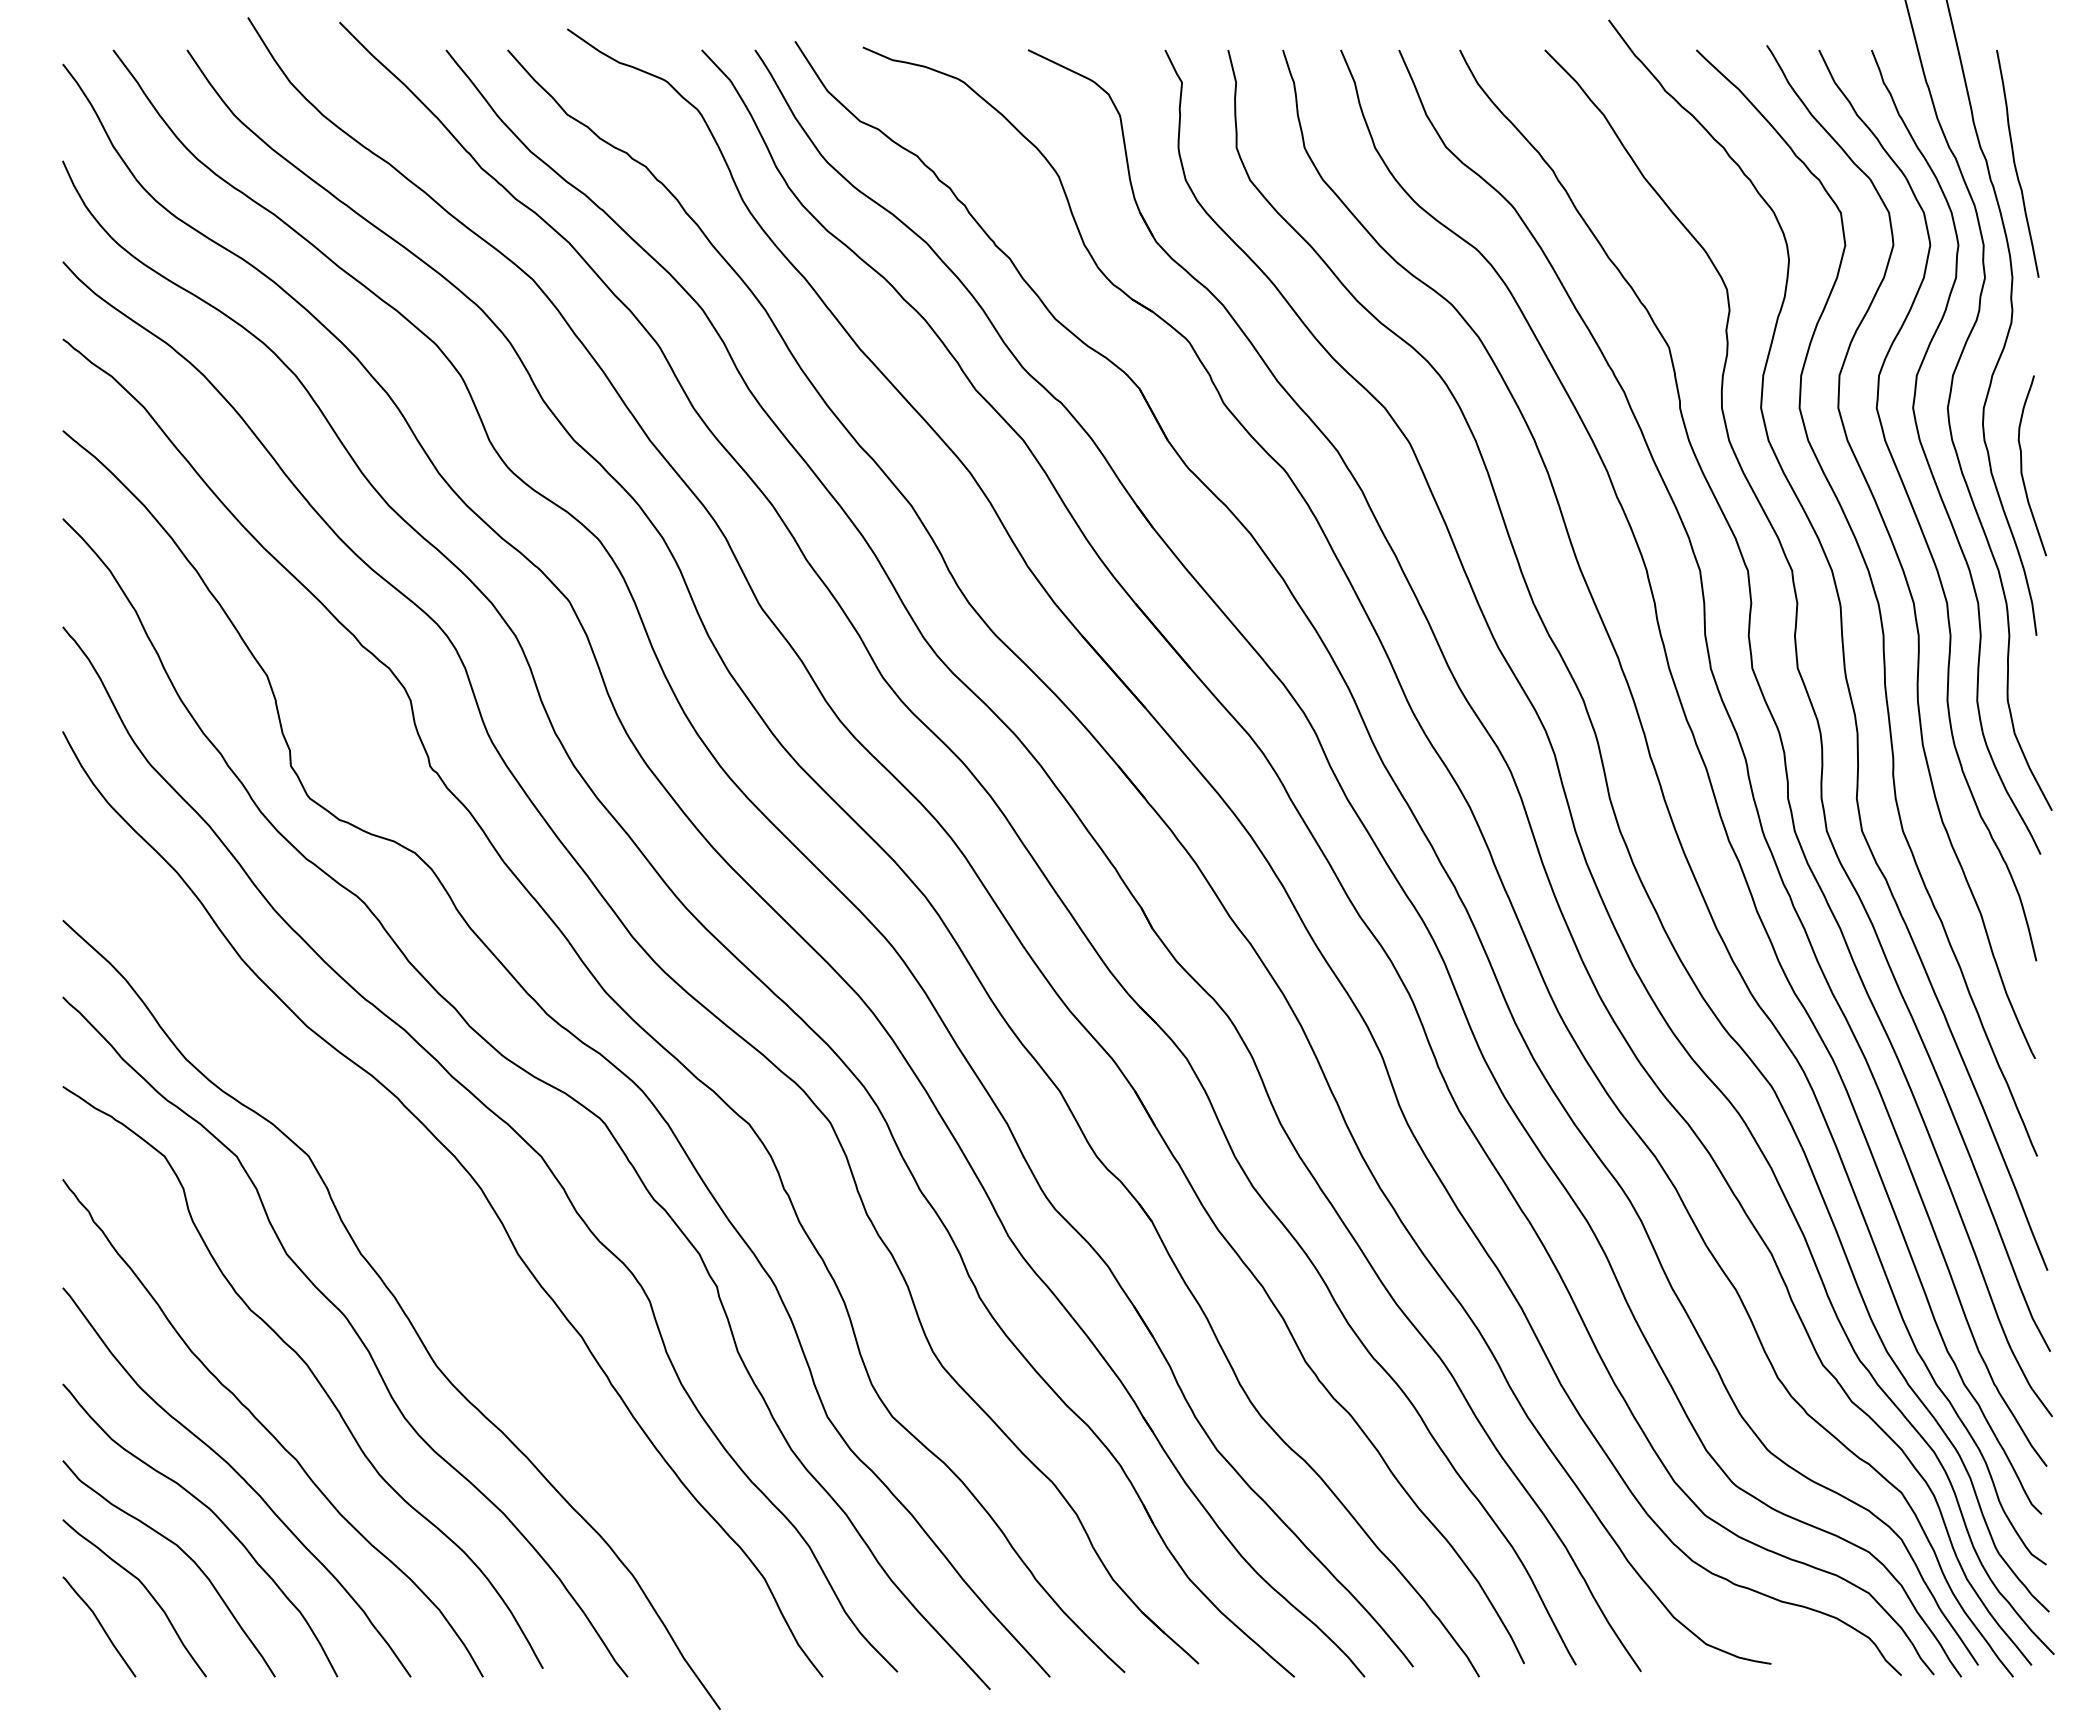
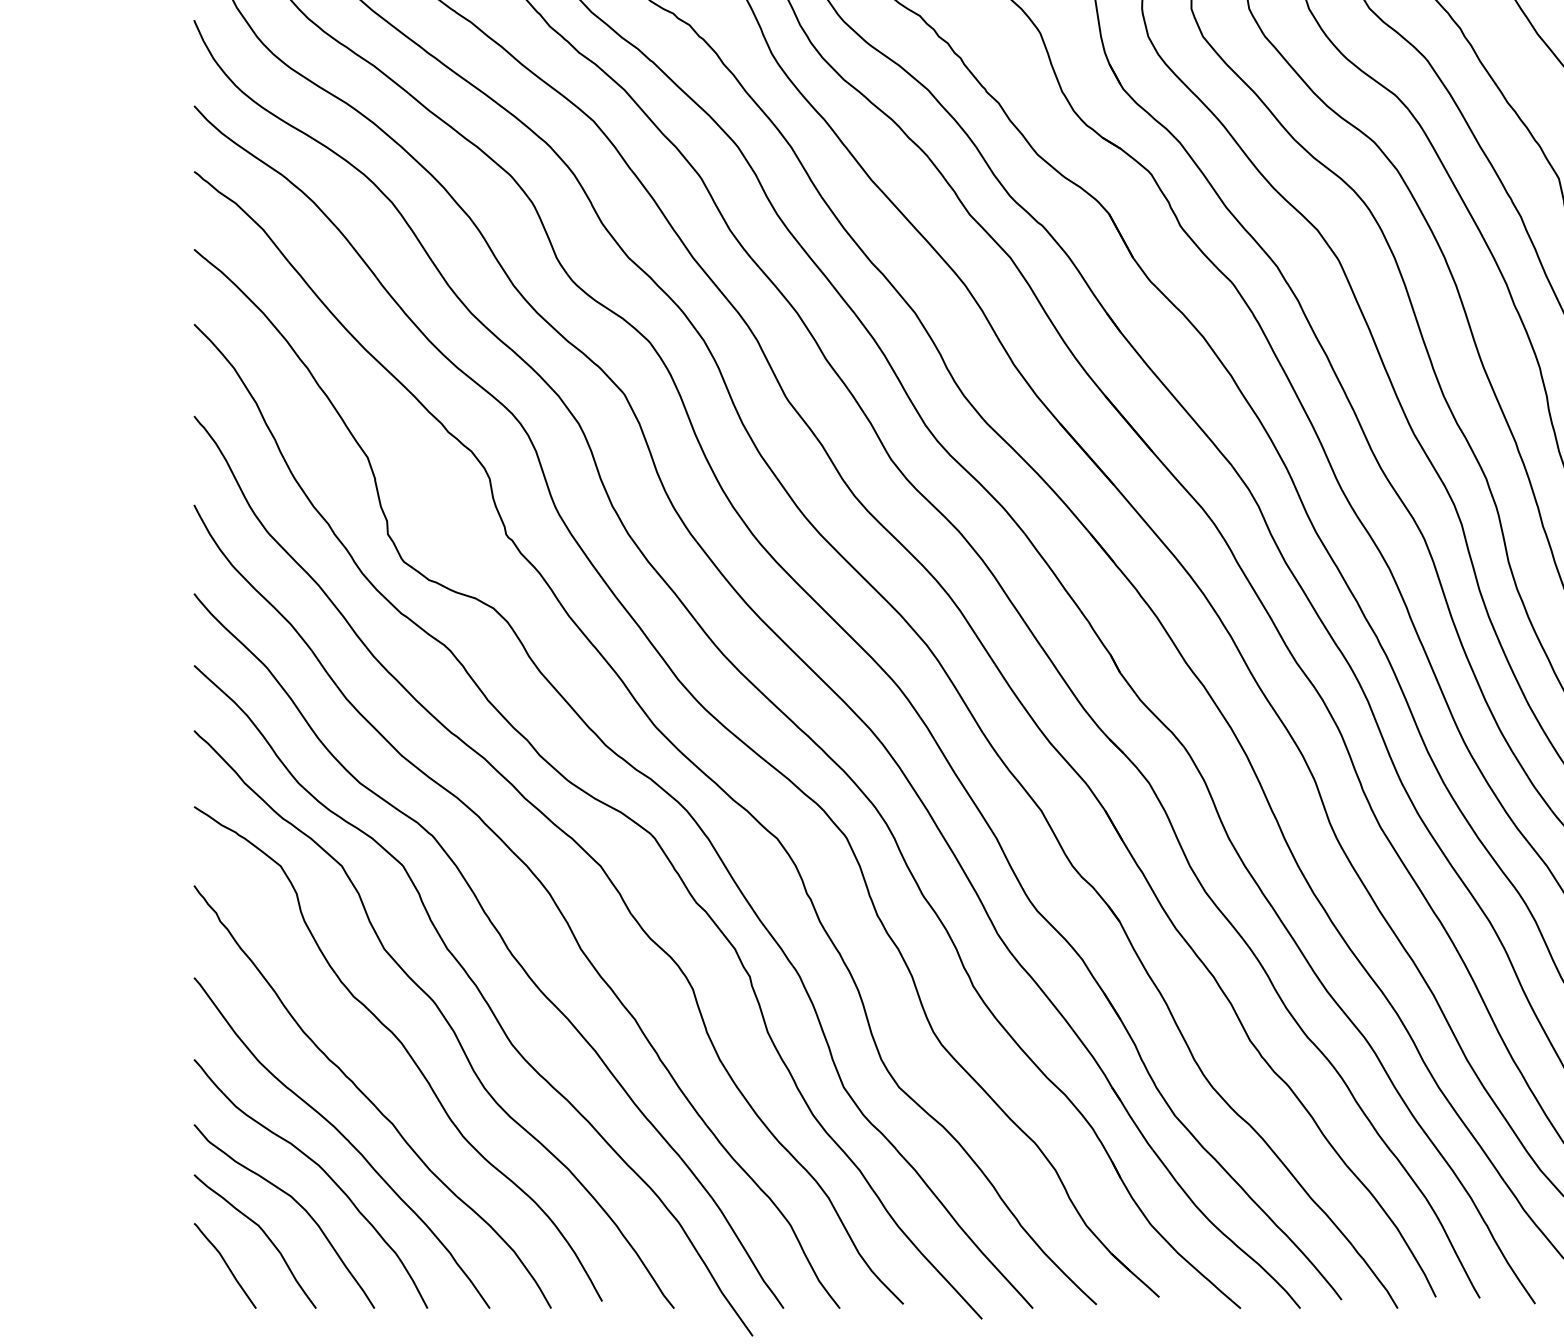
curve: (425, 1244) -> (502, 940), added

